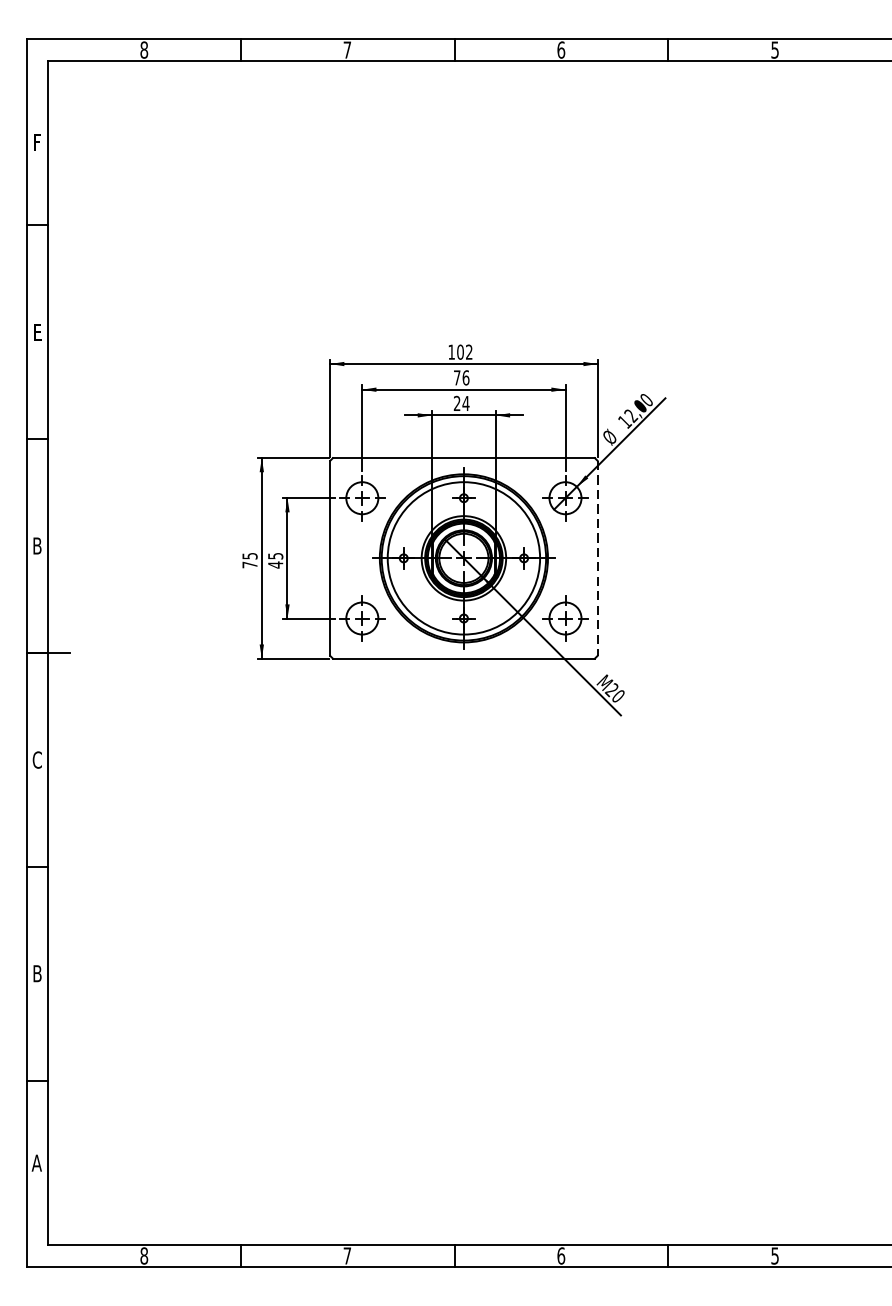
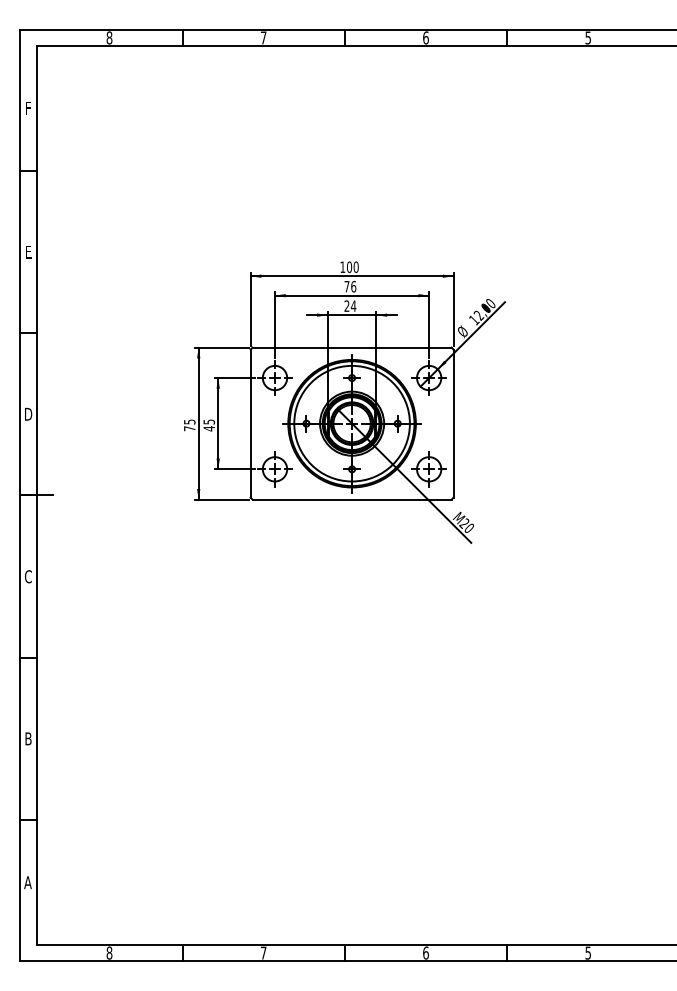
text: (468, 351) -> (355, 266), 102 -> 100
text: (37, 546) -> (28, 414), B -> D
line: (597, 559) -> (453, 424), dashed -> solid

